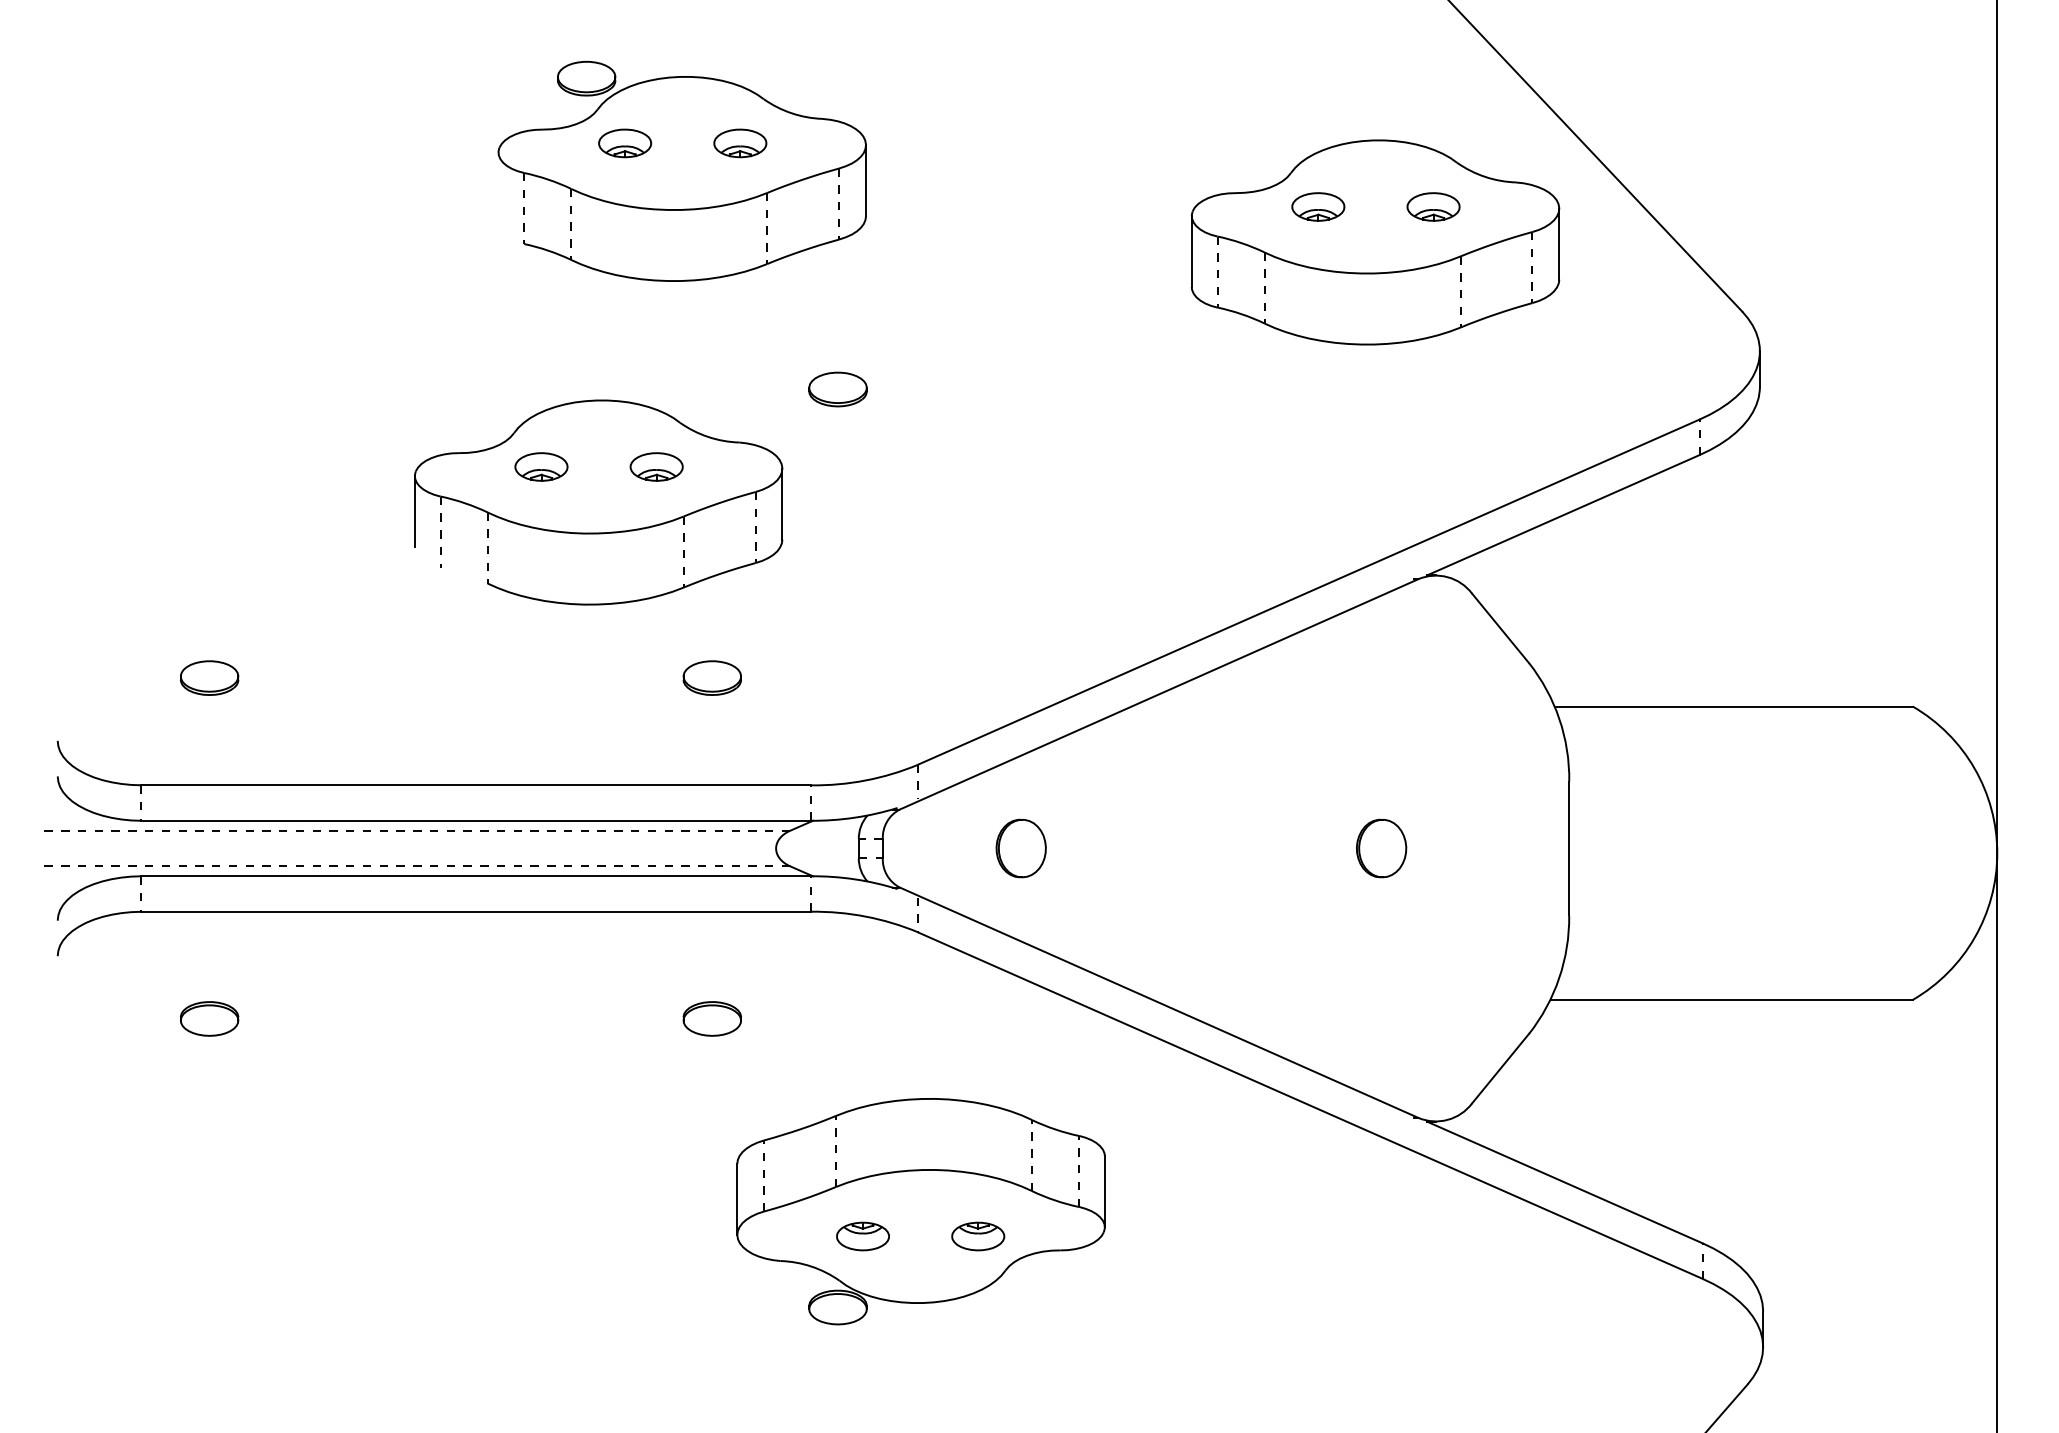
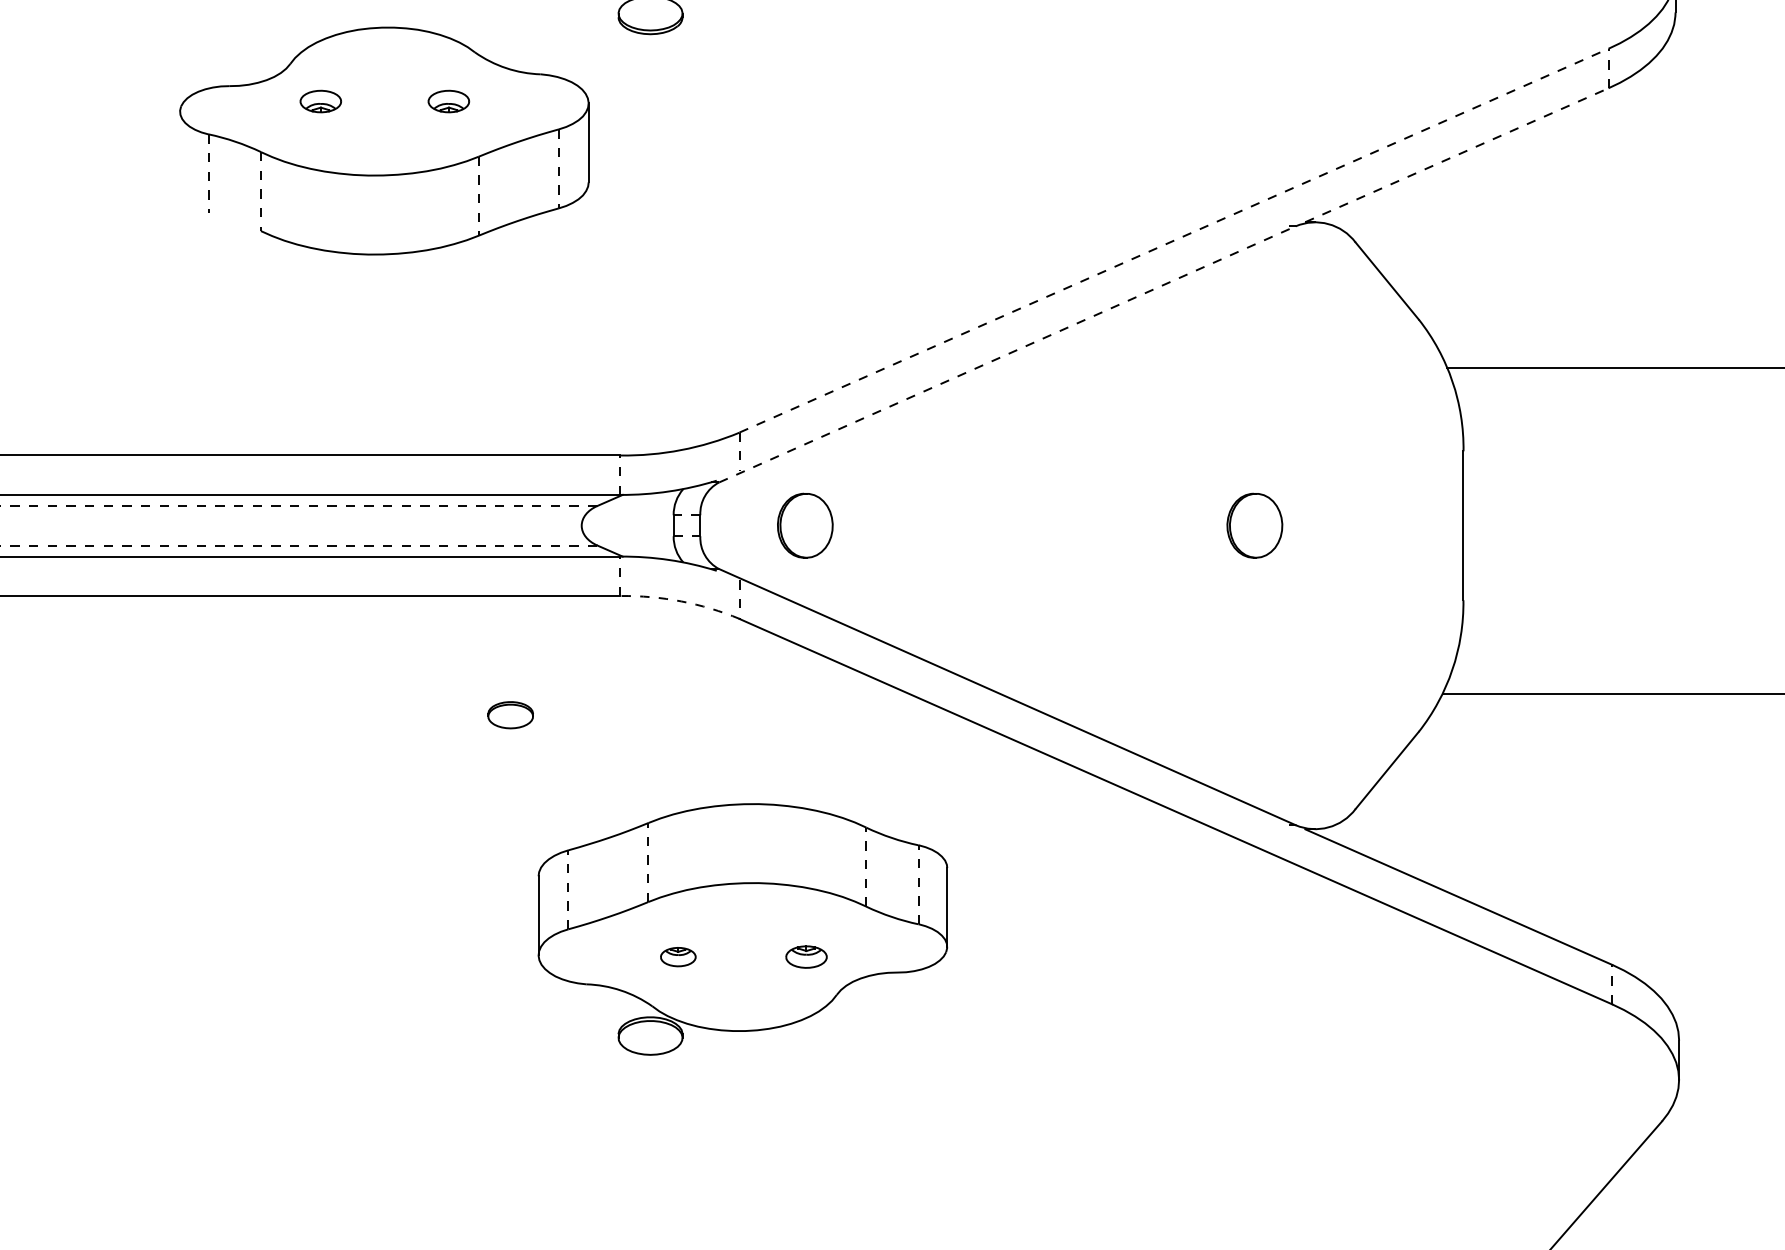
part: (541, 466) -> (320, 101), size x0.7
part: (656, 466) -> (448, 101), size x0.7
line: (414, 511) -> (179, 151), removed
line: (1563, 515) -> (1457, 155), solid -> dashed
line: (1309, 591) -> (1174, 239), solid -> dashed
part: (711, 677) -> (509, 335), removed
line: (1159, 694) -> (1007, 354), solid -> dashed
part: (1020, 848) -> (804, 525), moved
arc: (865, 916) -> (681, 601), solid -> dashed
part: (711, 1018) -> (509, 714), size x0.7
part: (862, 1236) -> (677, 957), size x0.6
part: (978, 1236) -> (806, 957), size x0.7

